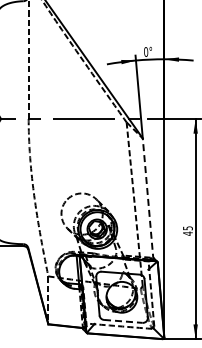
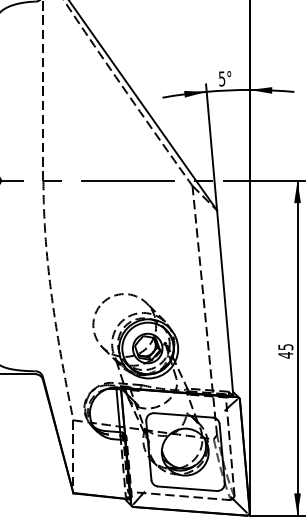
text: (146, 51) -> (222, 78), 0° -> 5°
line: (148, 199) -> (225, 303), dashed -> solid
line: (123, 321) -> (187, 488), dashed -> solid

